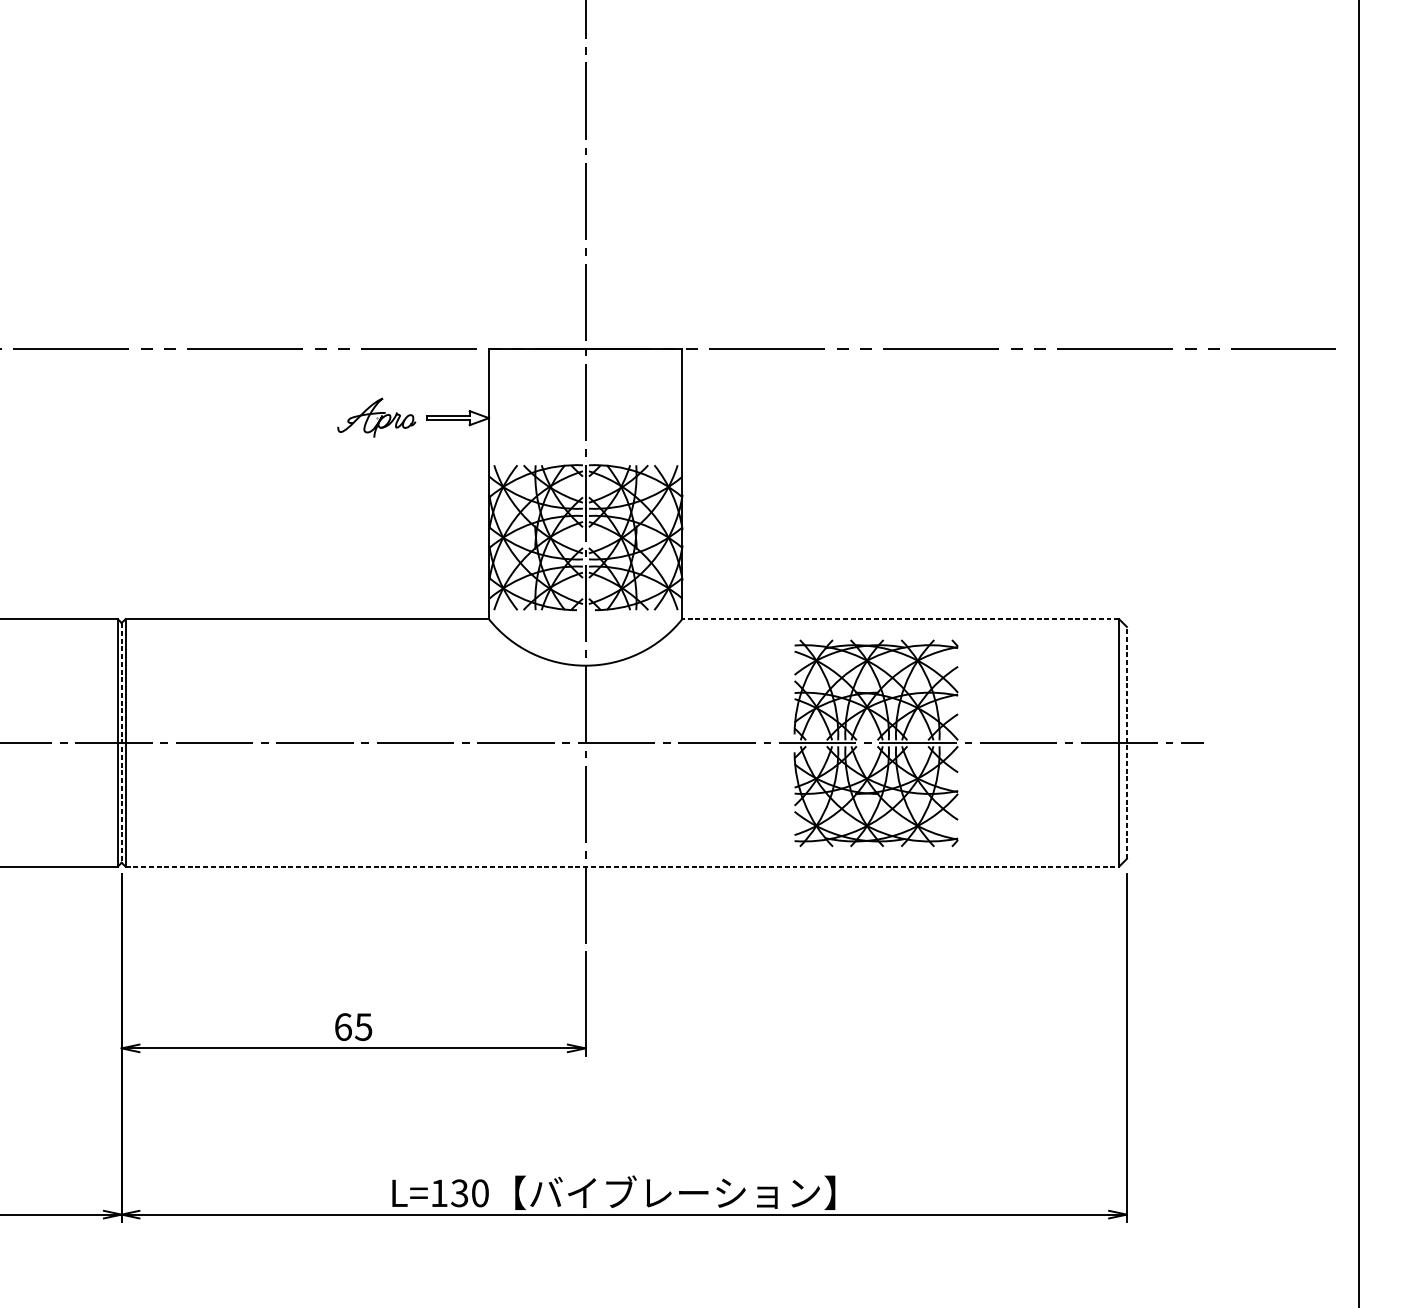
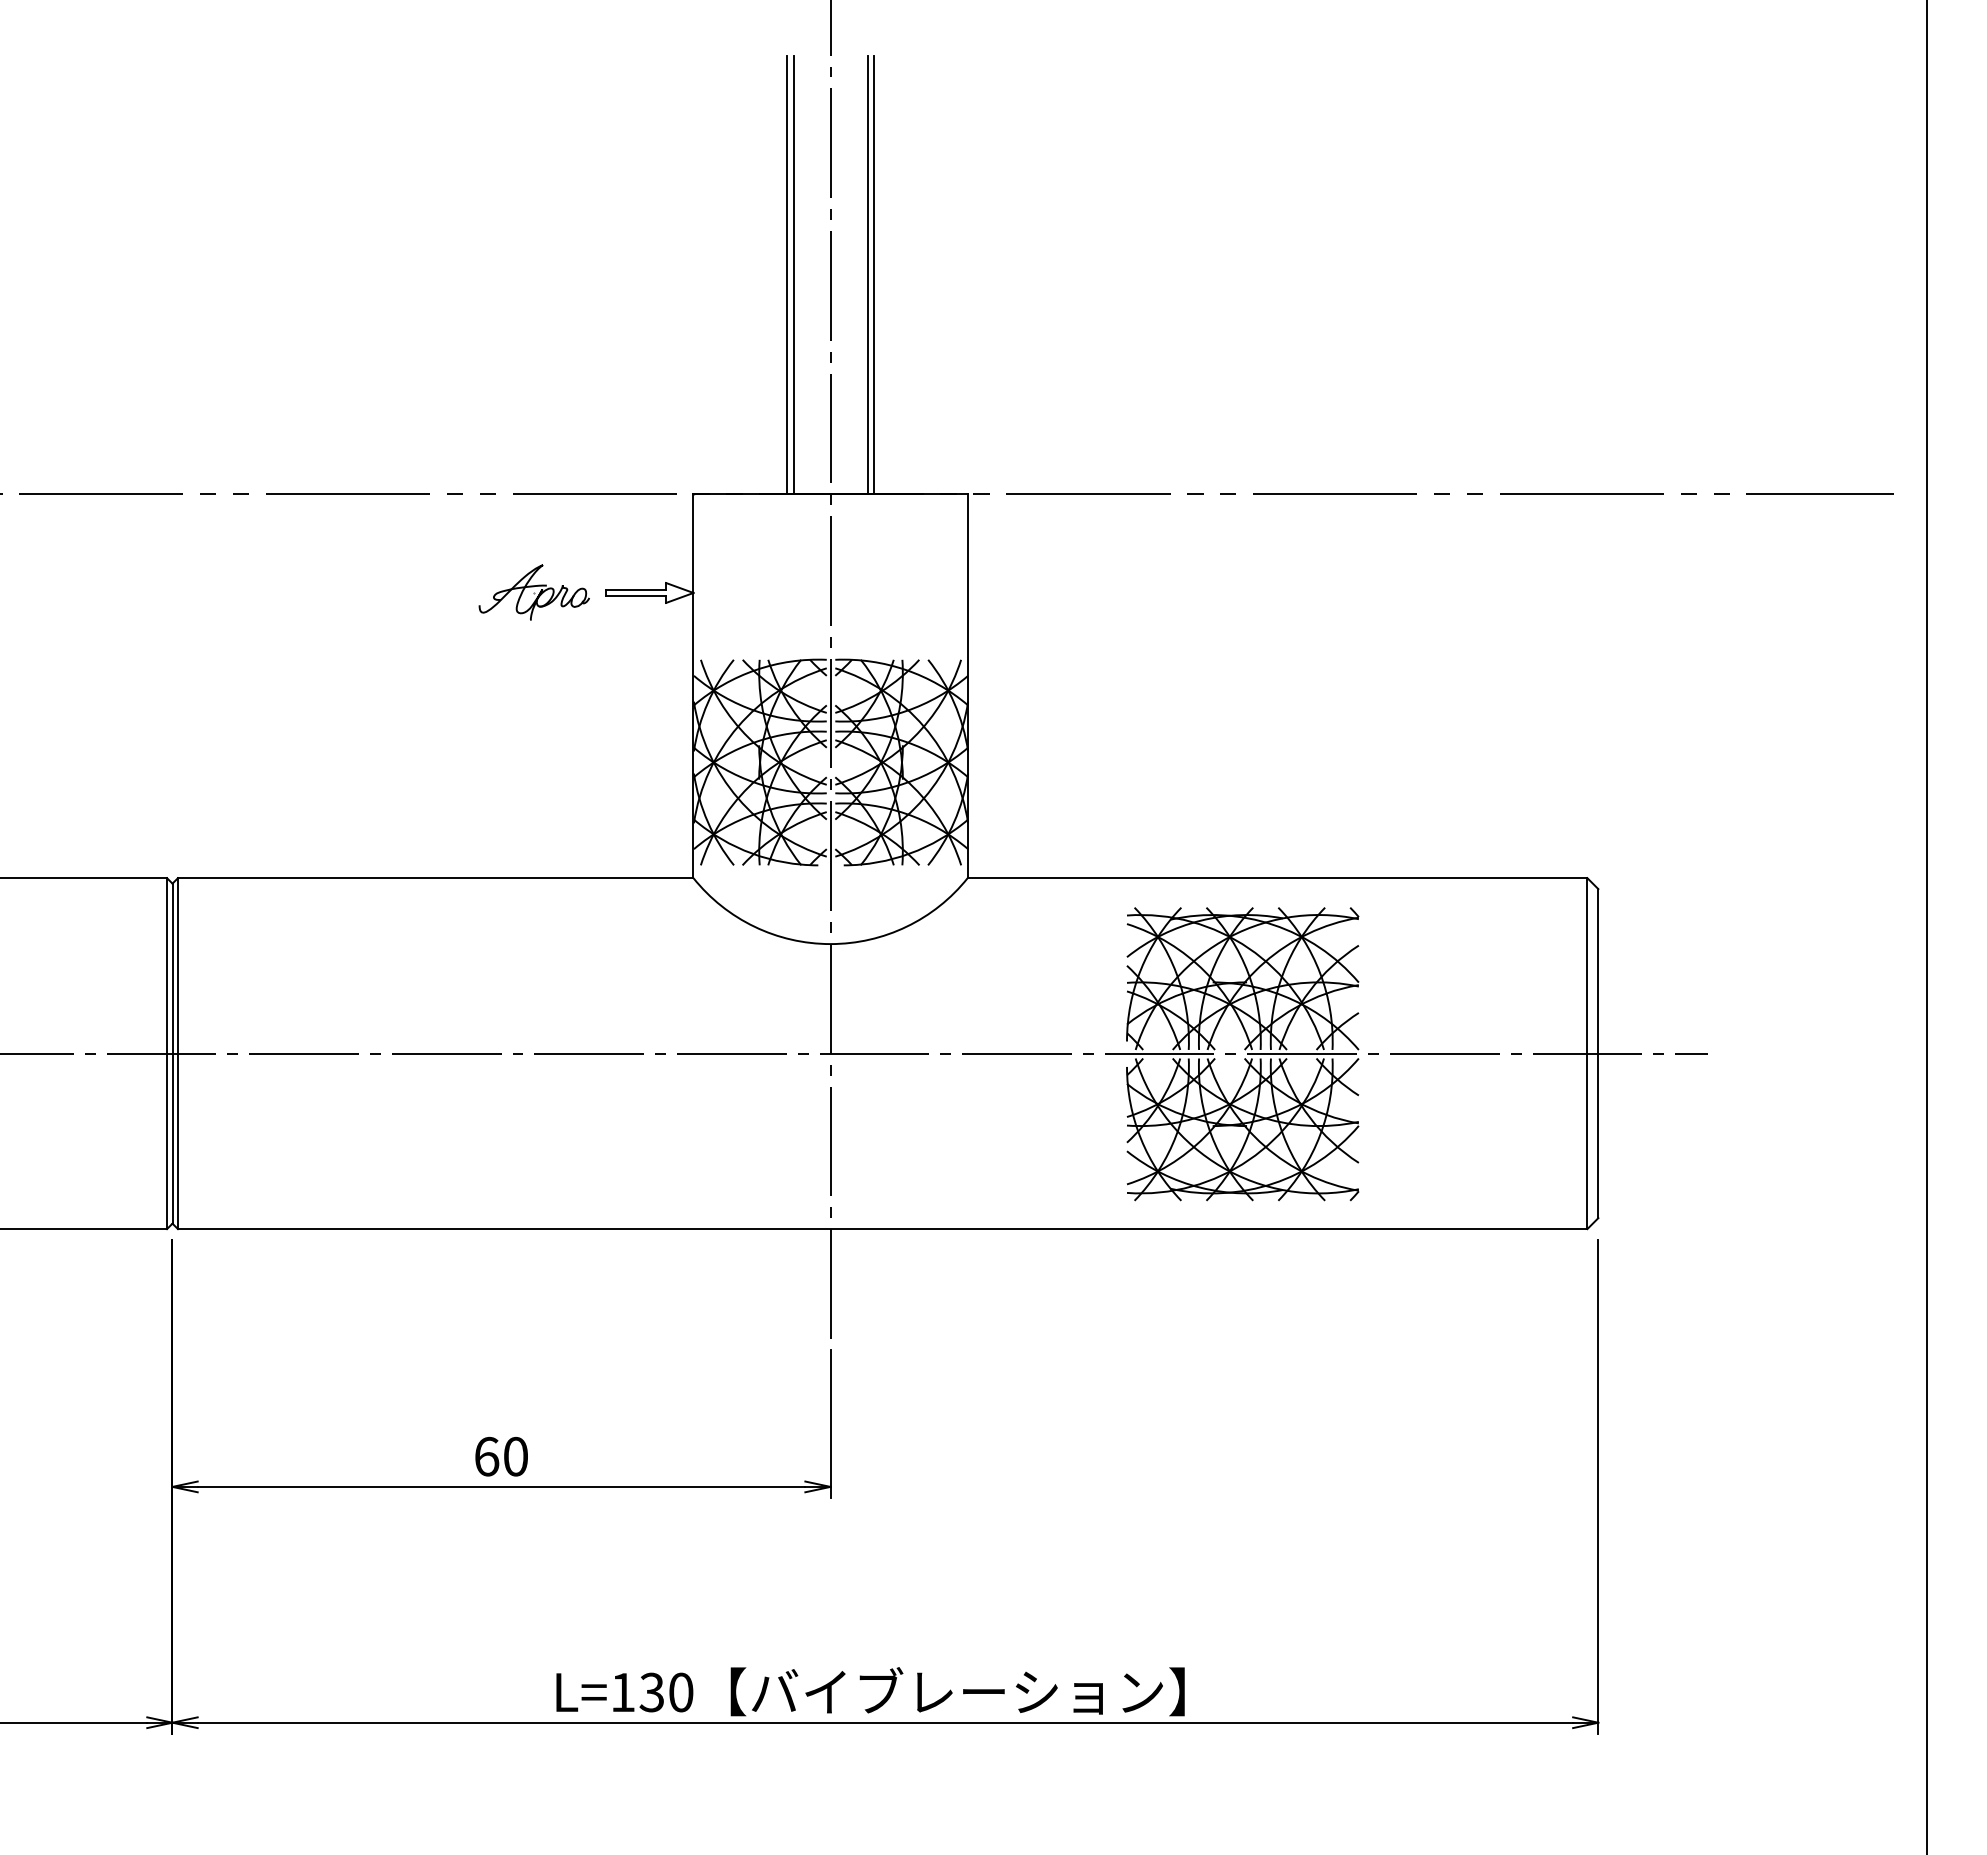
line: (554, 193) -> (786, 274), added
line: (559, 193) -> (793, 274), added
line: (611, 193) -> (867, 274), added
line: (616, 193) -> (874, 274), added
line: (900, 619) -> (1277, 878), dashed -> solid
line: (1127, 742) -> (1598, 1053), dashed -> solid
line: (121, 743) -> (172, 1054), dashed -> solid
line: (622, 866) -> (882, 1229), dashed -> solid
text: (363, 1026) -> (515, 1456), 65 -> 60

